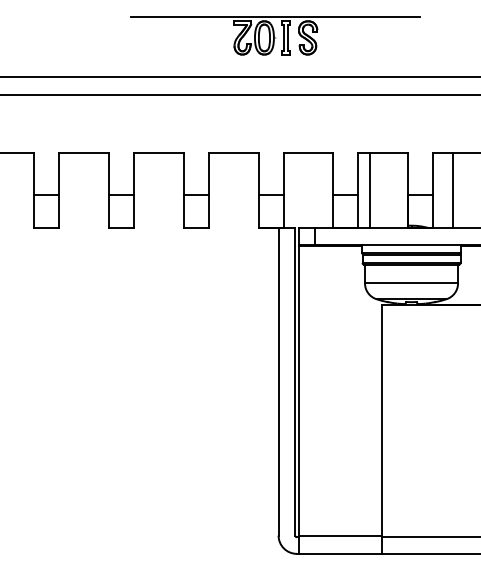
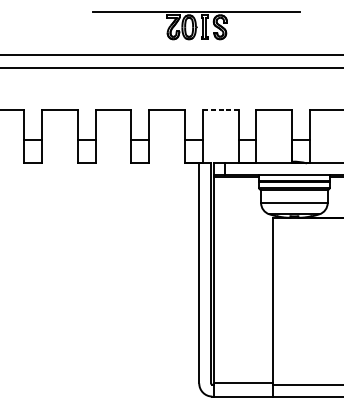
line: (308, 153) -> (220, 110), solid -> dashed
line: (369, 190) -> (264, 136), removed
line: (453, 190) -> (324, 136), removed

